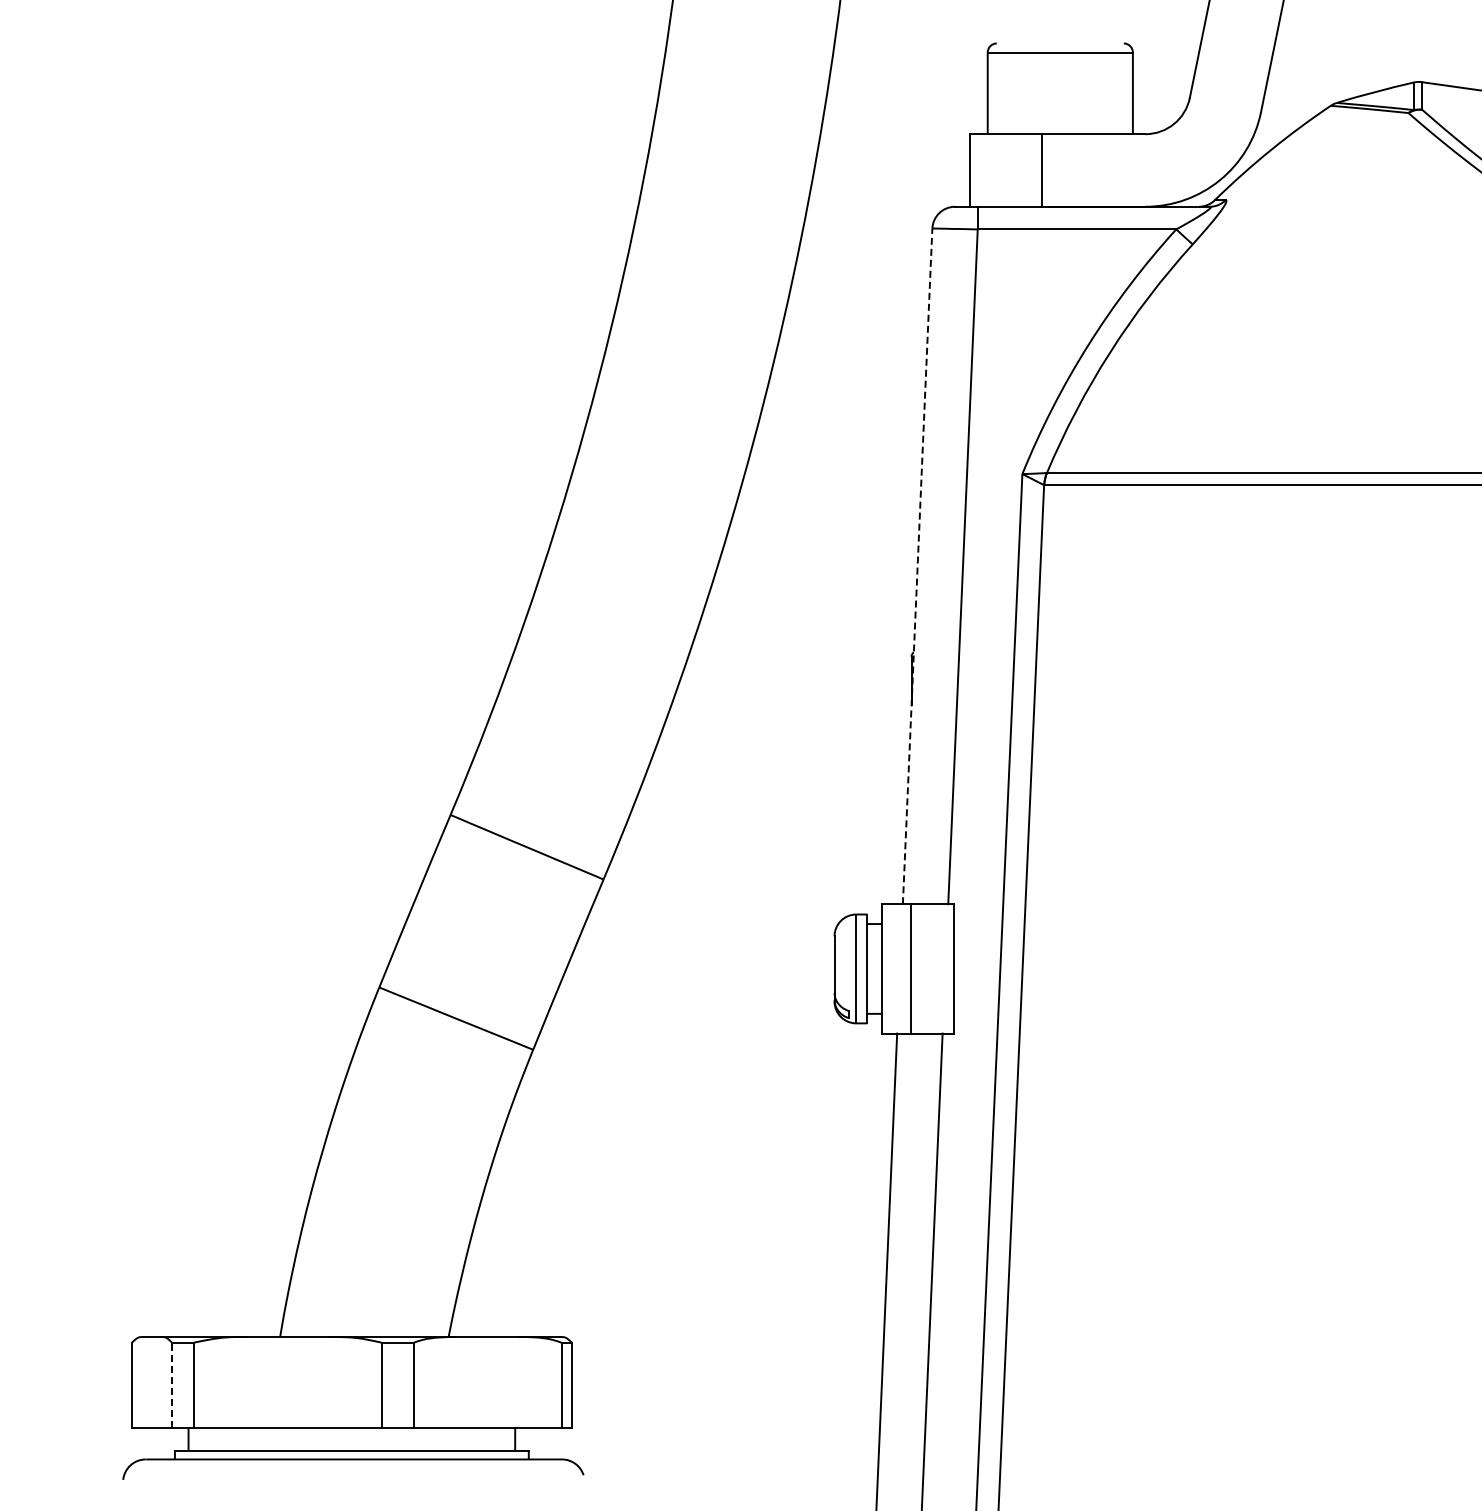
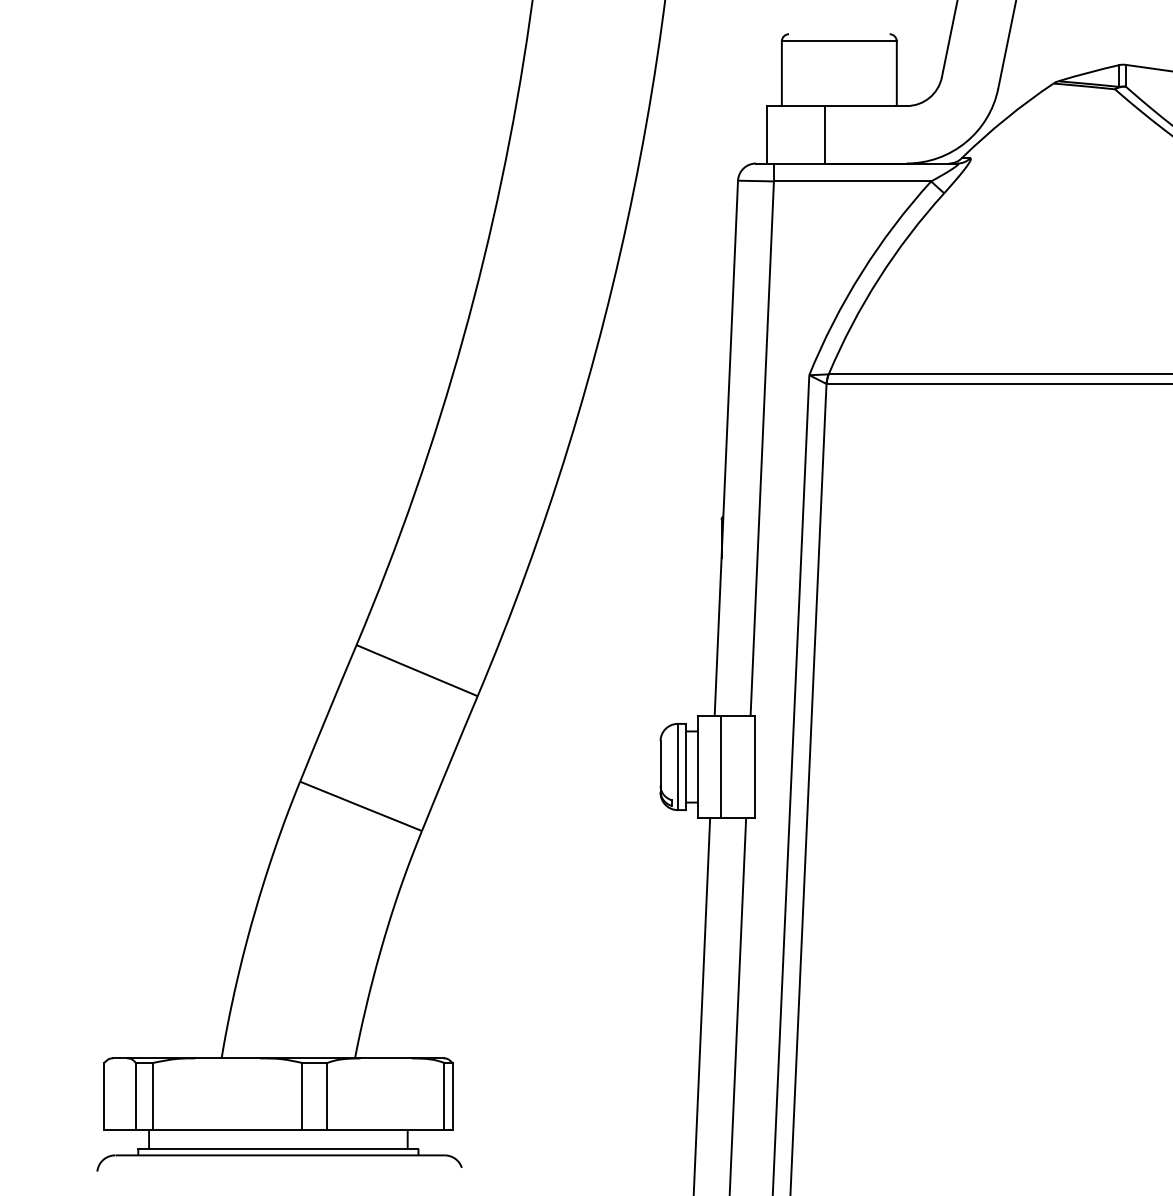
line: (917, 565) -> (726, 447), dashed -> solid
line: (172, 1385) -> (136, 1096), dashed -> solid

